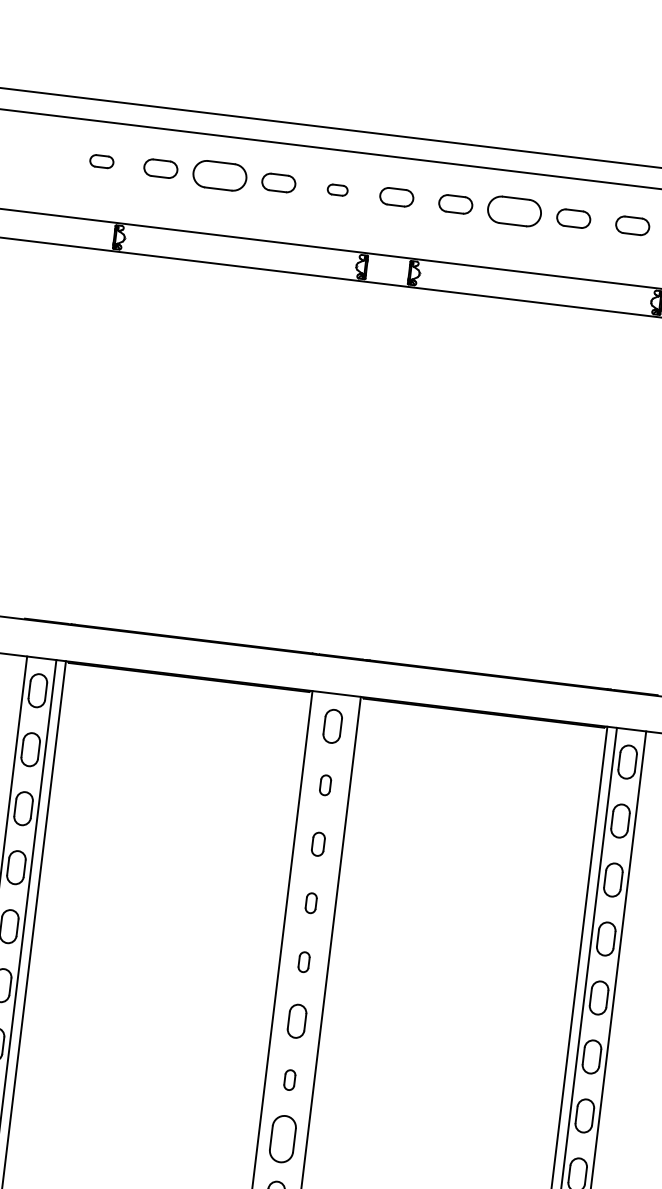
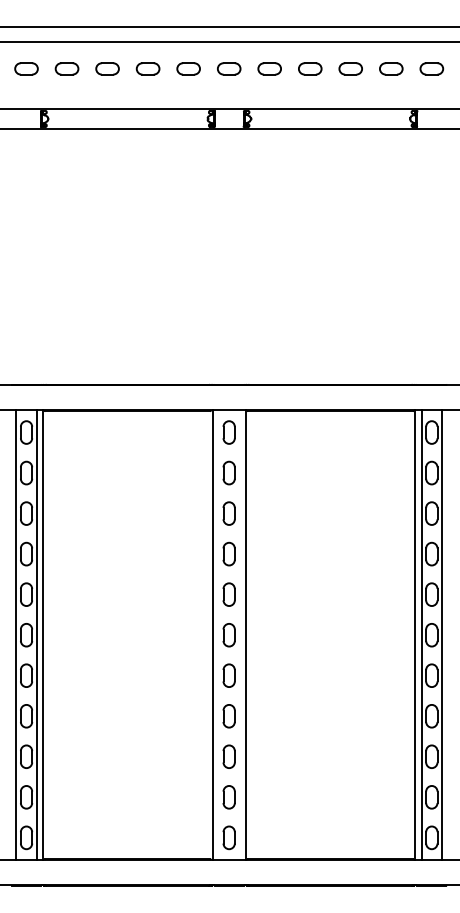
part: (101, 160) -> (26, 68), size x1.43
part: (219, 175) -> (107, 68), size x0.62
part: (337, 189) -> (188, 68), size x1.67
part: (515, 210) -> (310, 68), size x0.62
part: (324, 784) -> (228, 472), size x1.67
part: (317, 844) -> (228, 513), size x1.43
part: (310, 902) -> (228, 553), size x1.67
part: (303, 961) -> (228, 594), size x1.67
part: (288, 1079) -> (228, 675), size x1.67
part: (281, 1139) -> (228, 716), size x0.71

